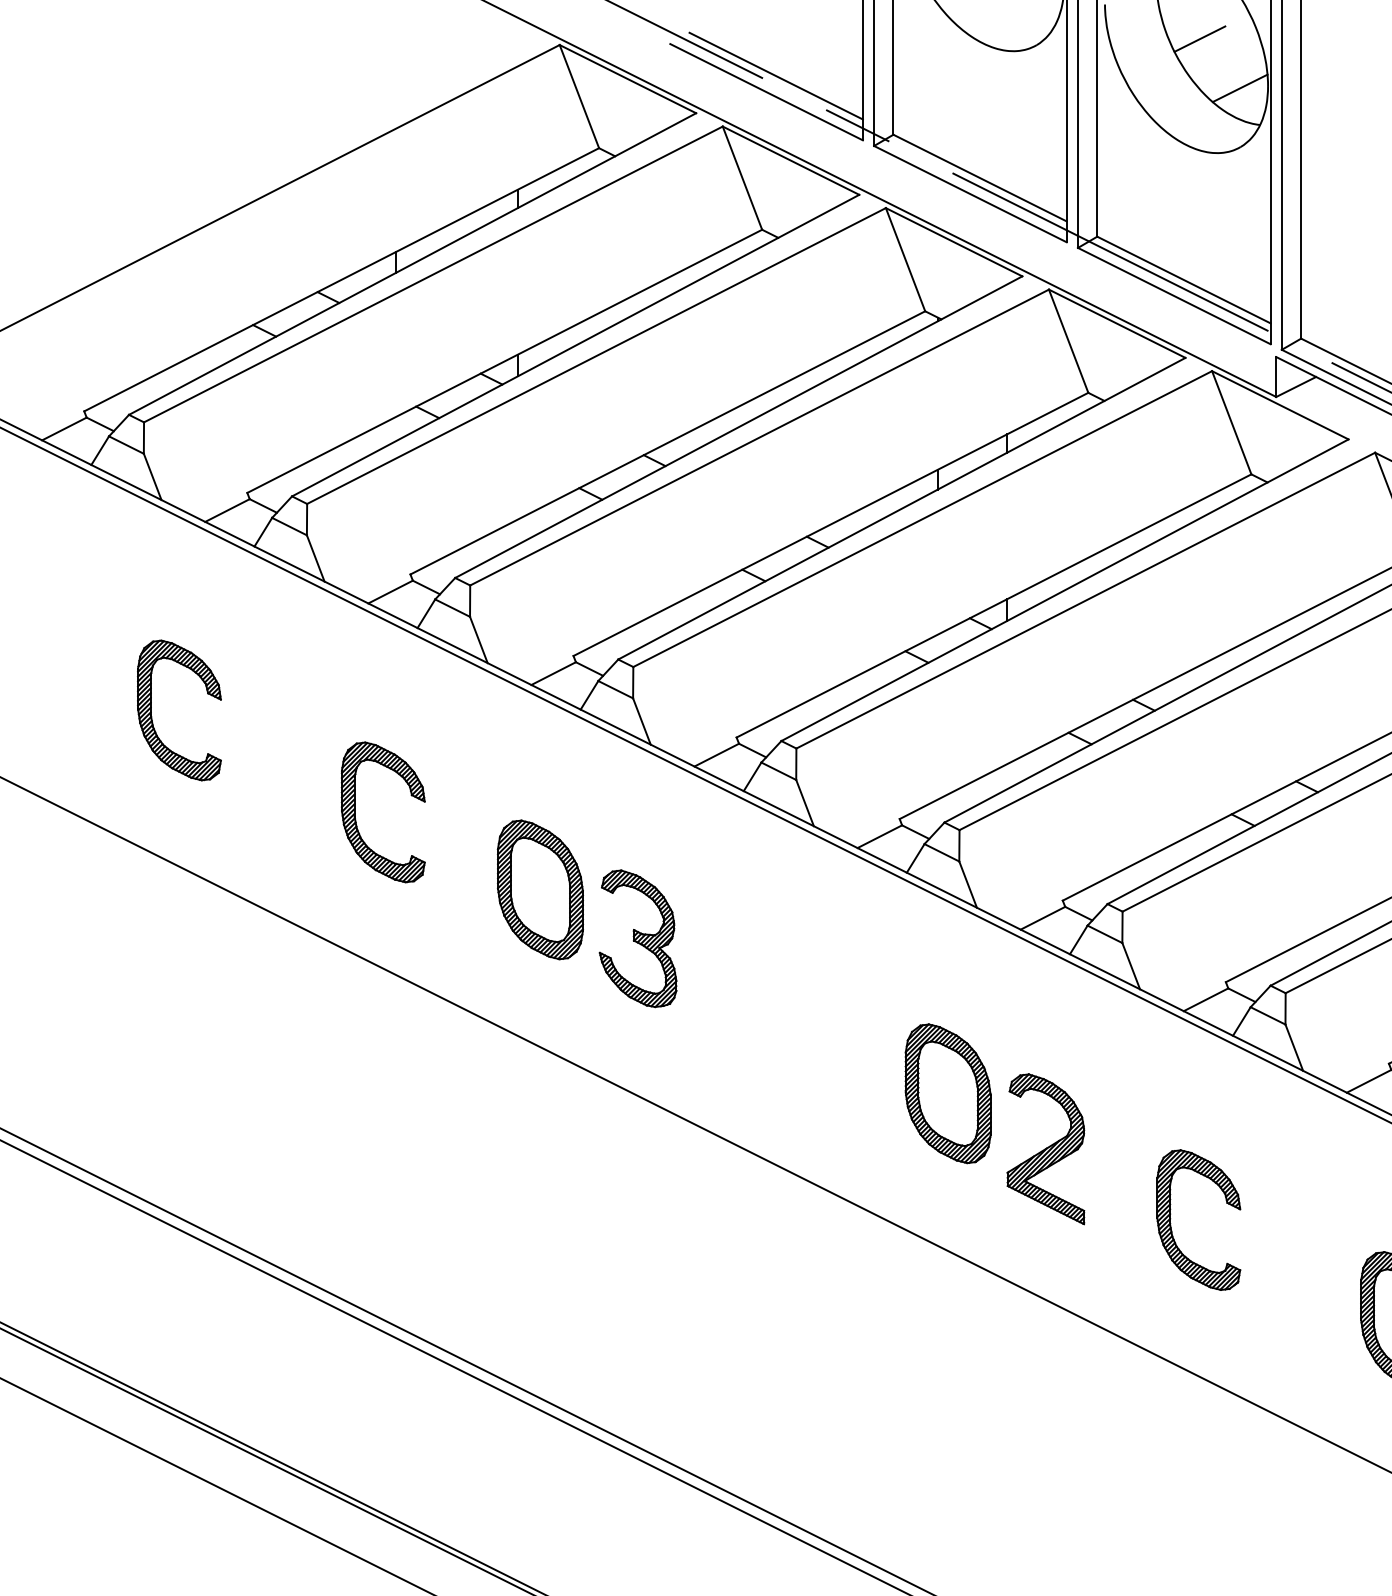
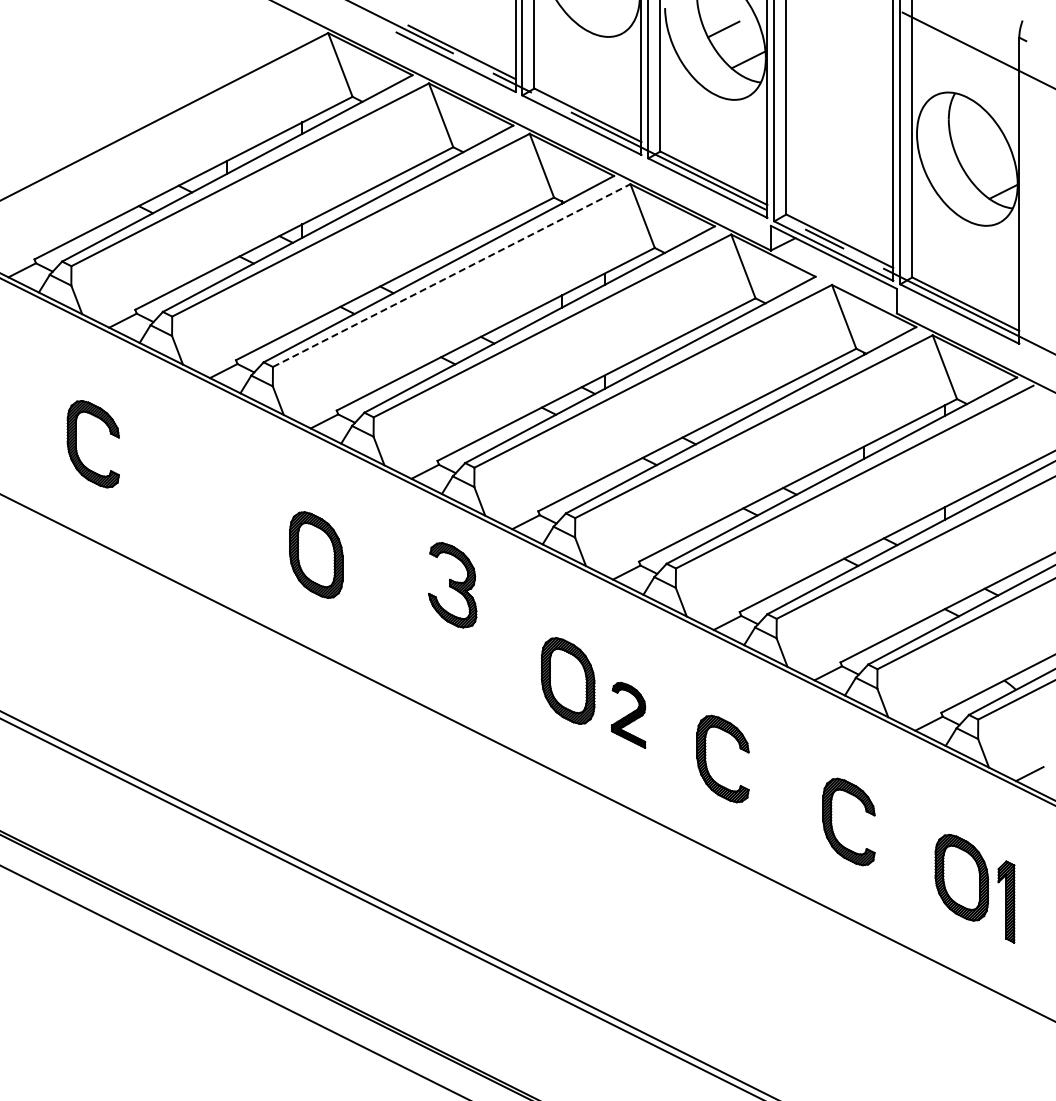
line: (759, 437) -> (451, 275), solid -> dashed
part: (356, 812) -> (202, 507), removed
part: (637, 939) -> (452, 585), moved
part: (1045, 1149) -> (628, 715), size x0.7

